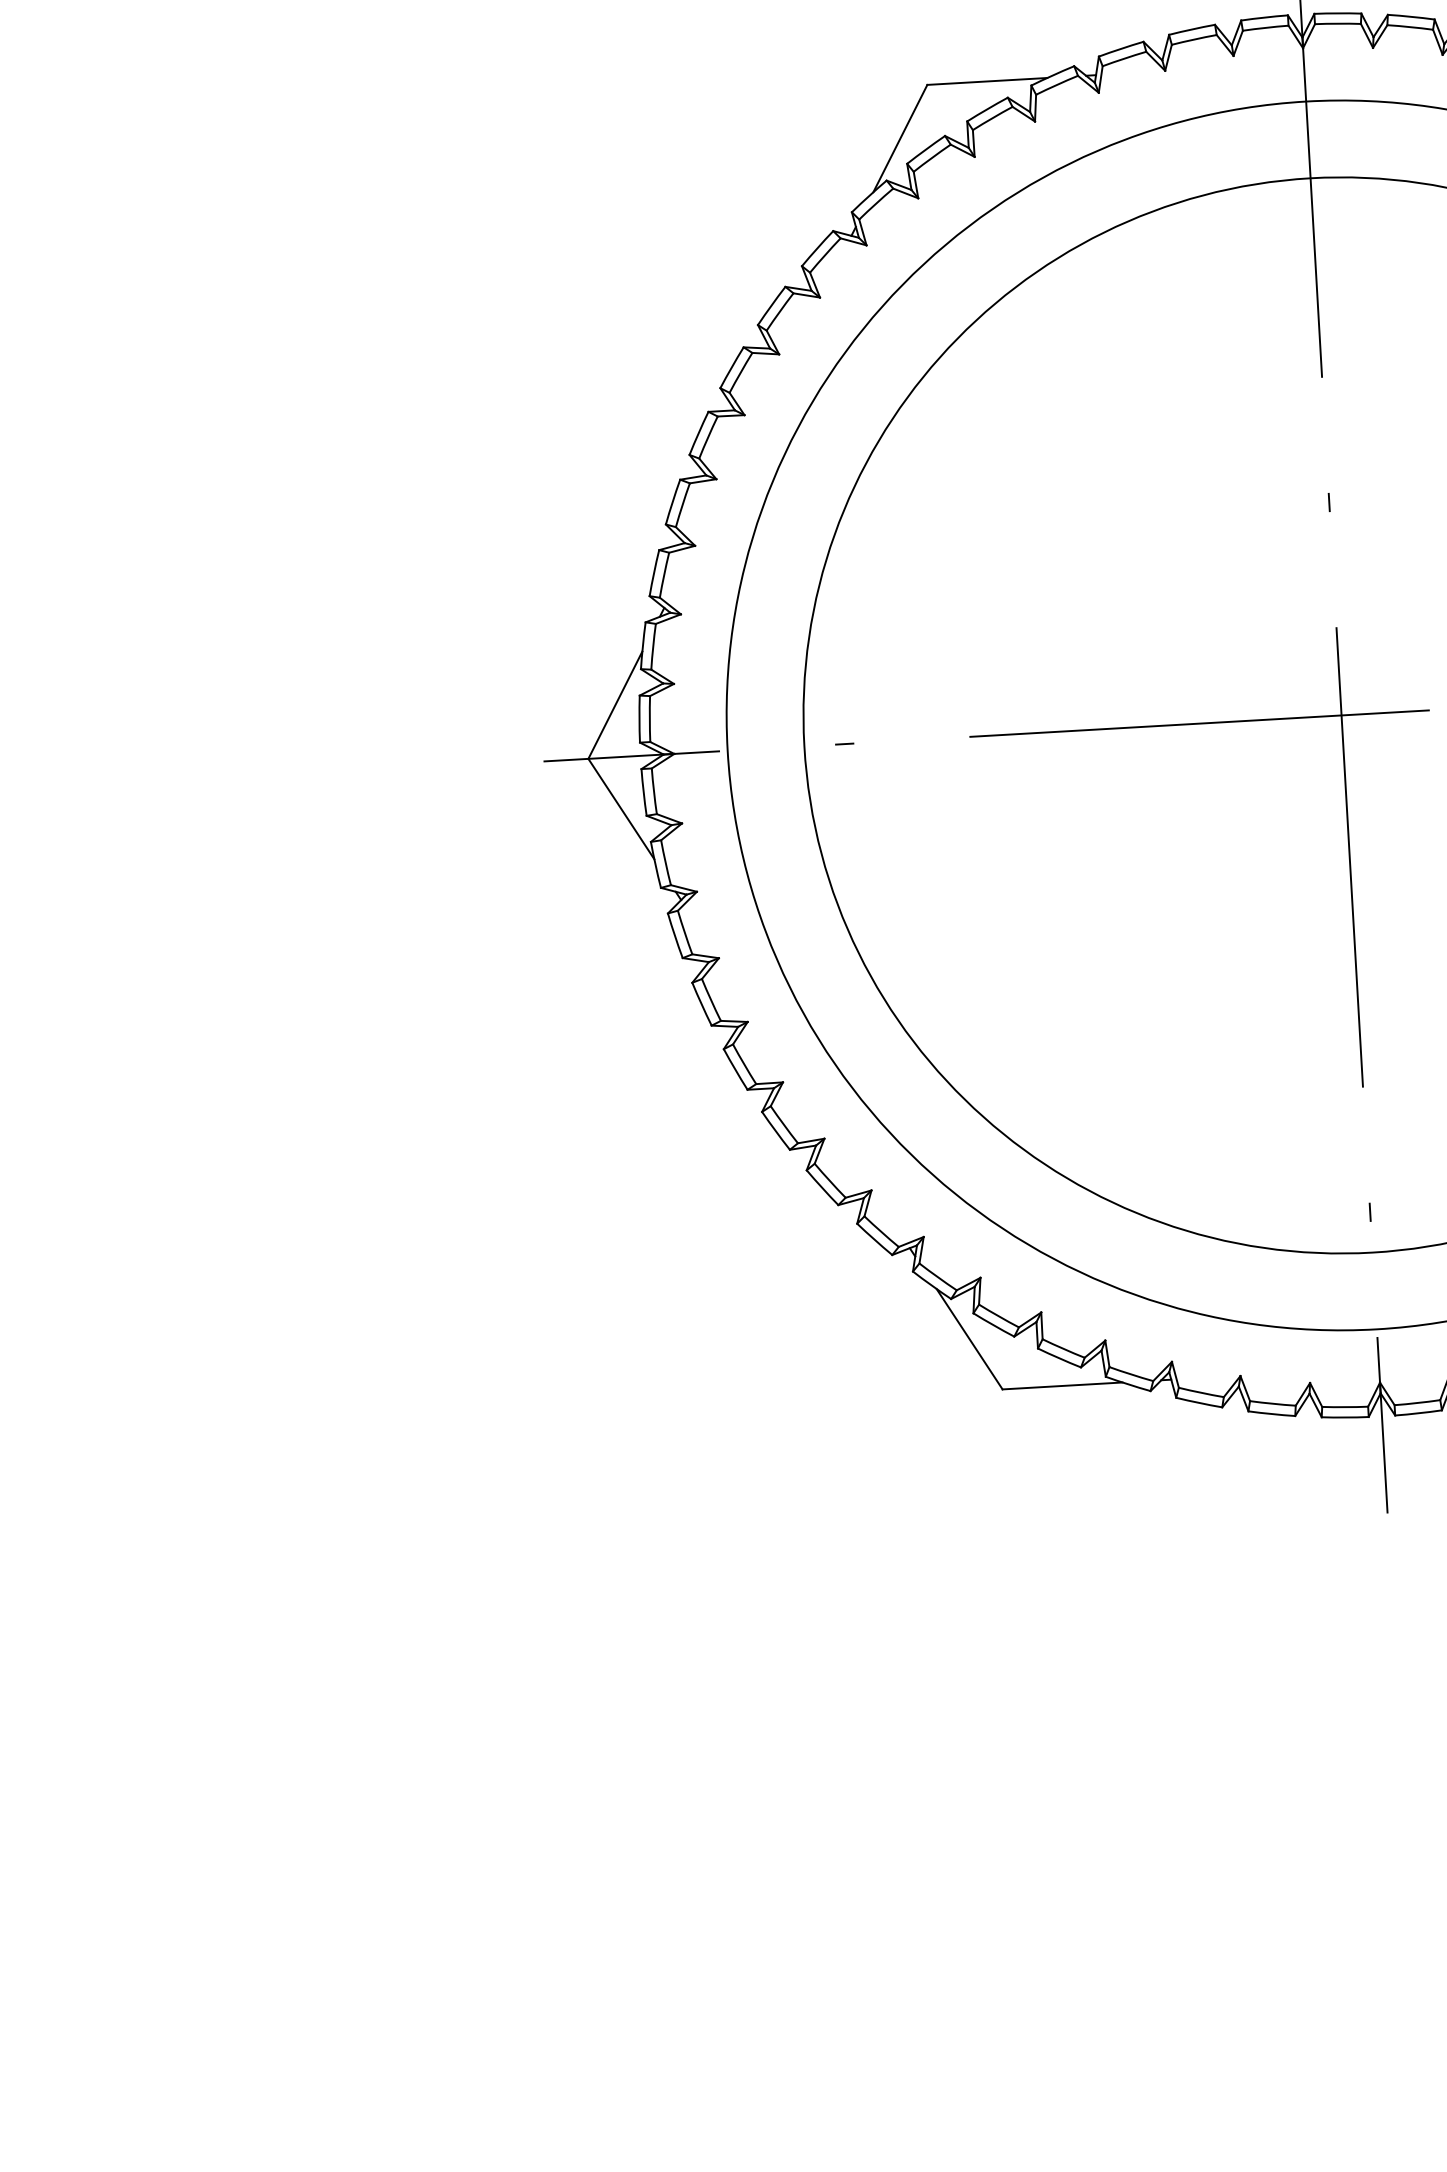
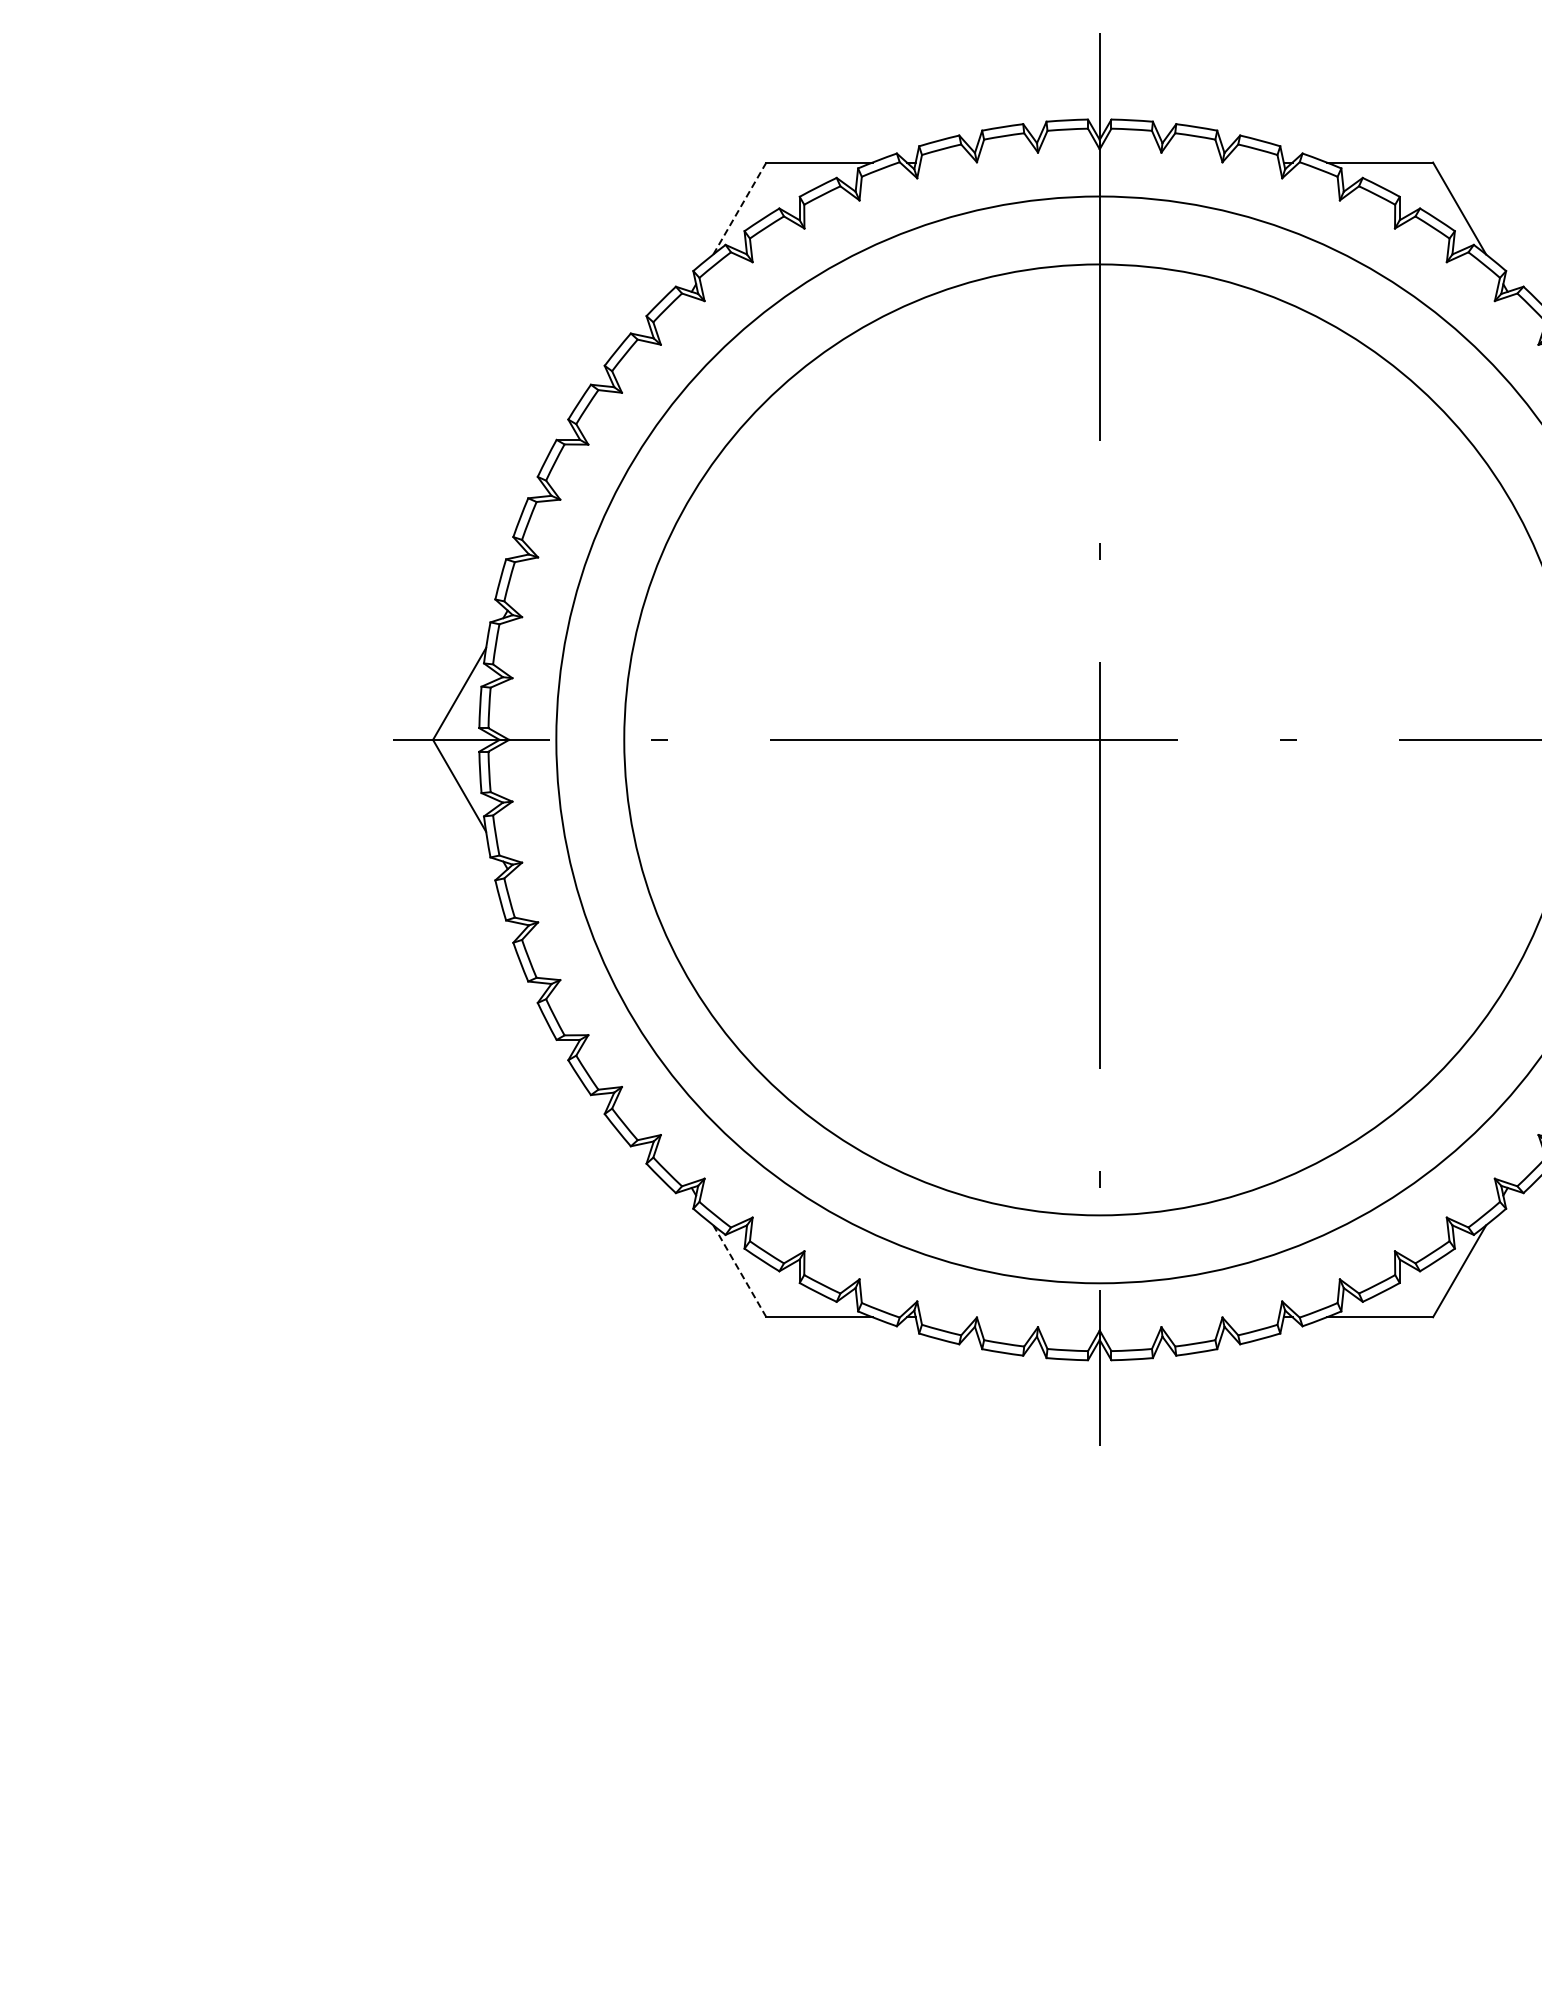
line: (901, 138) -> (740, 208), solid -> dashed
line: (970, 1339) -> (740, 1271), solid -> dashed

